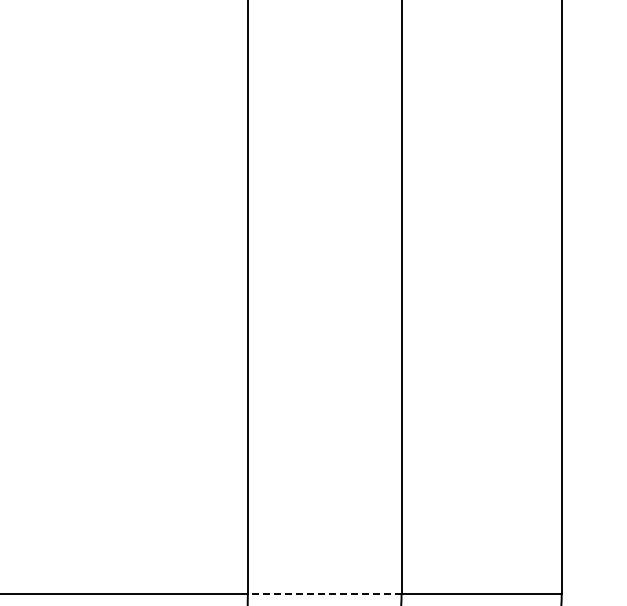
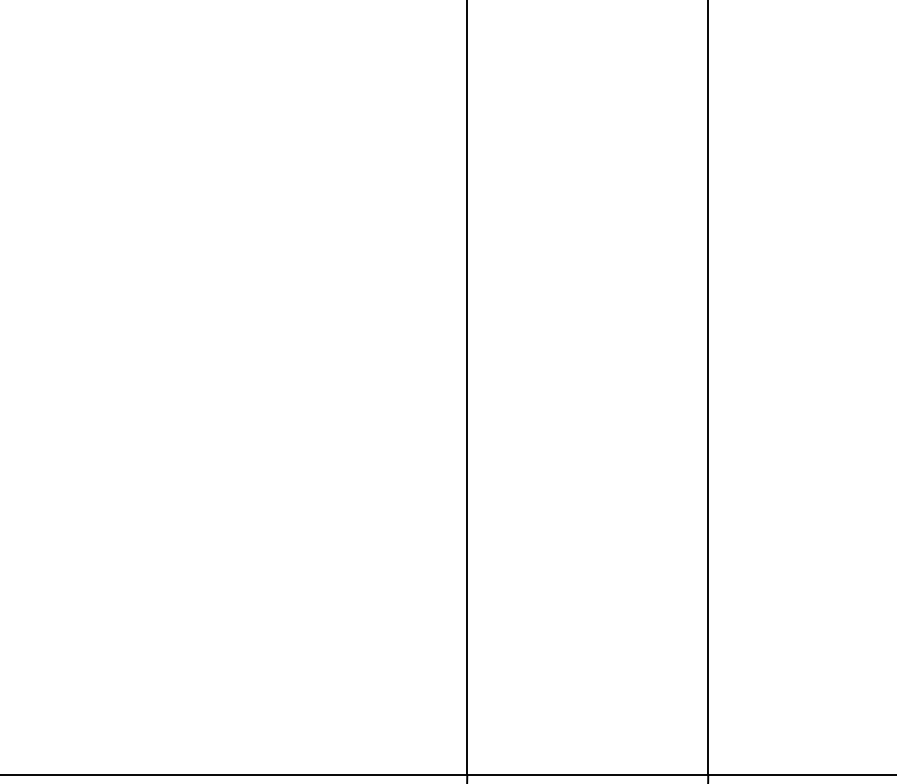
line: (324, 594) -> (587, 774), dashed -> solid

